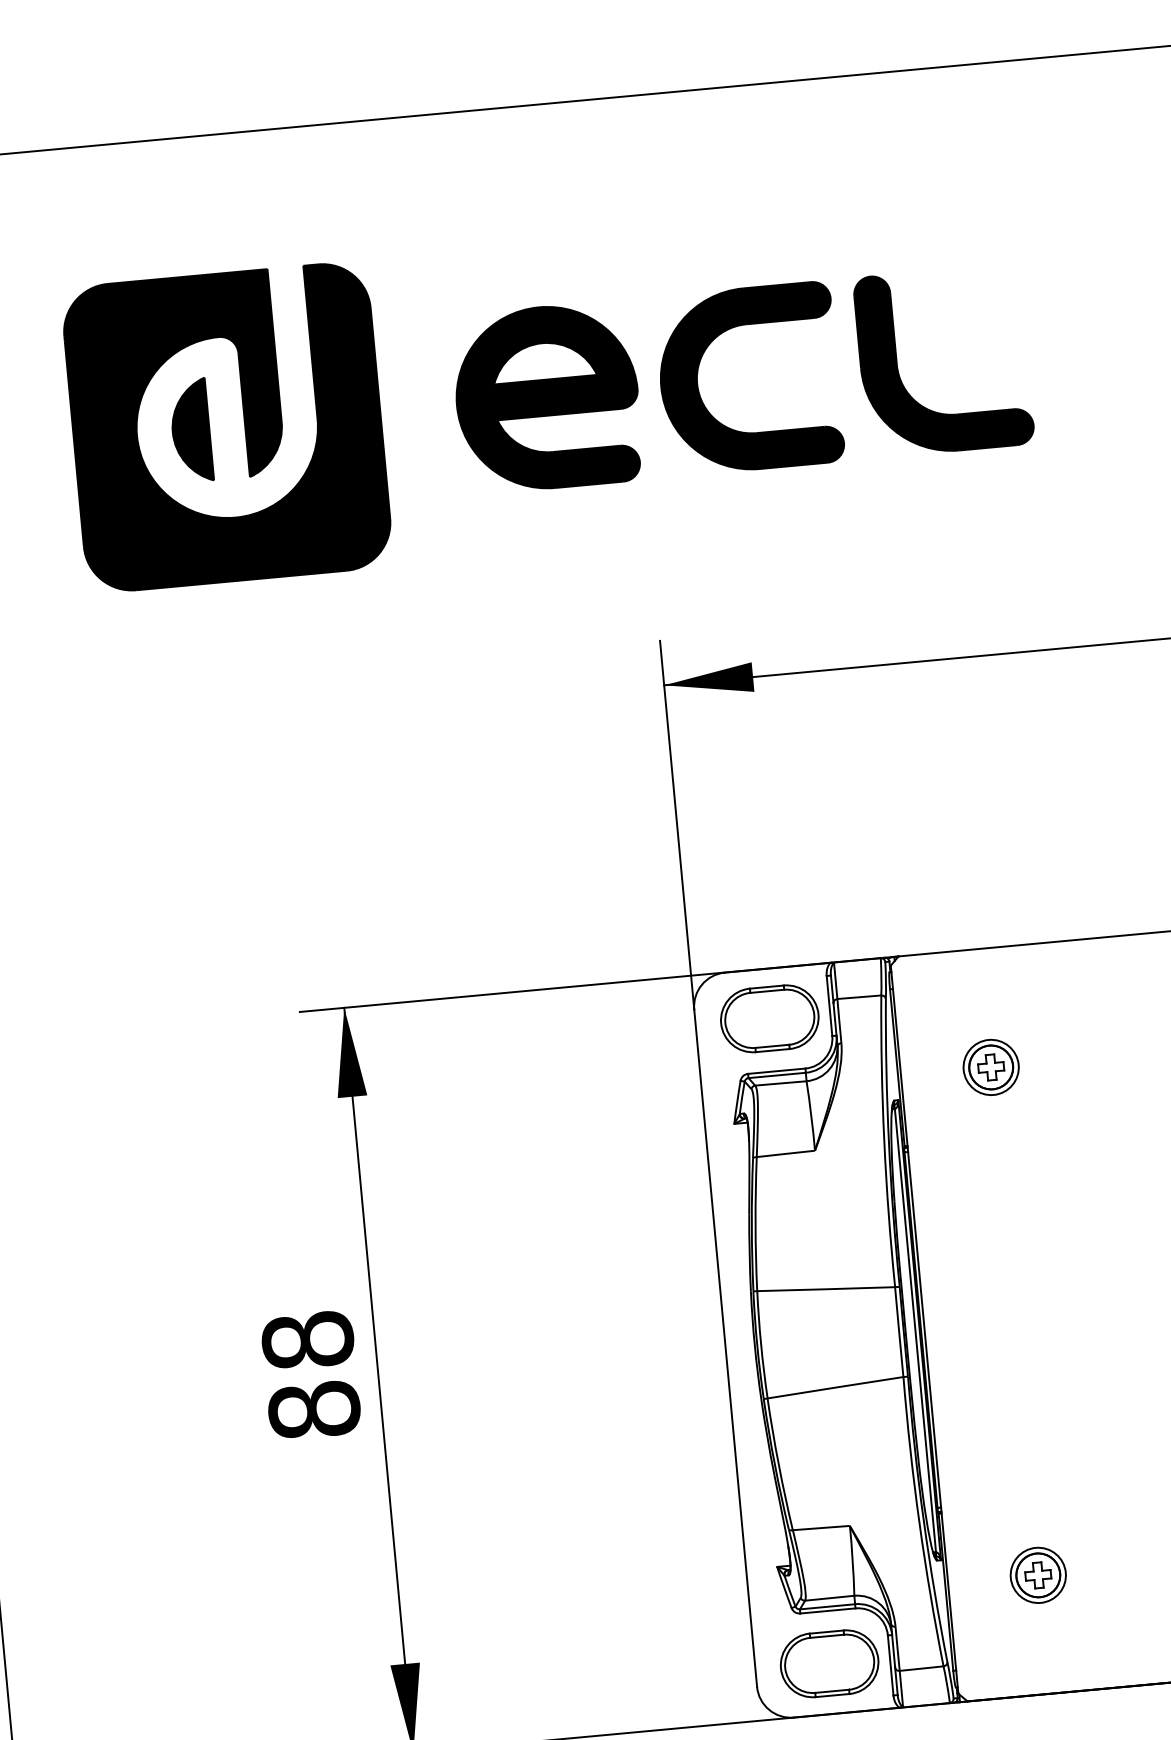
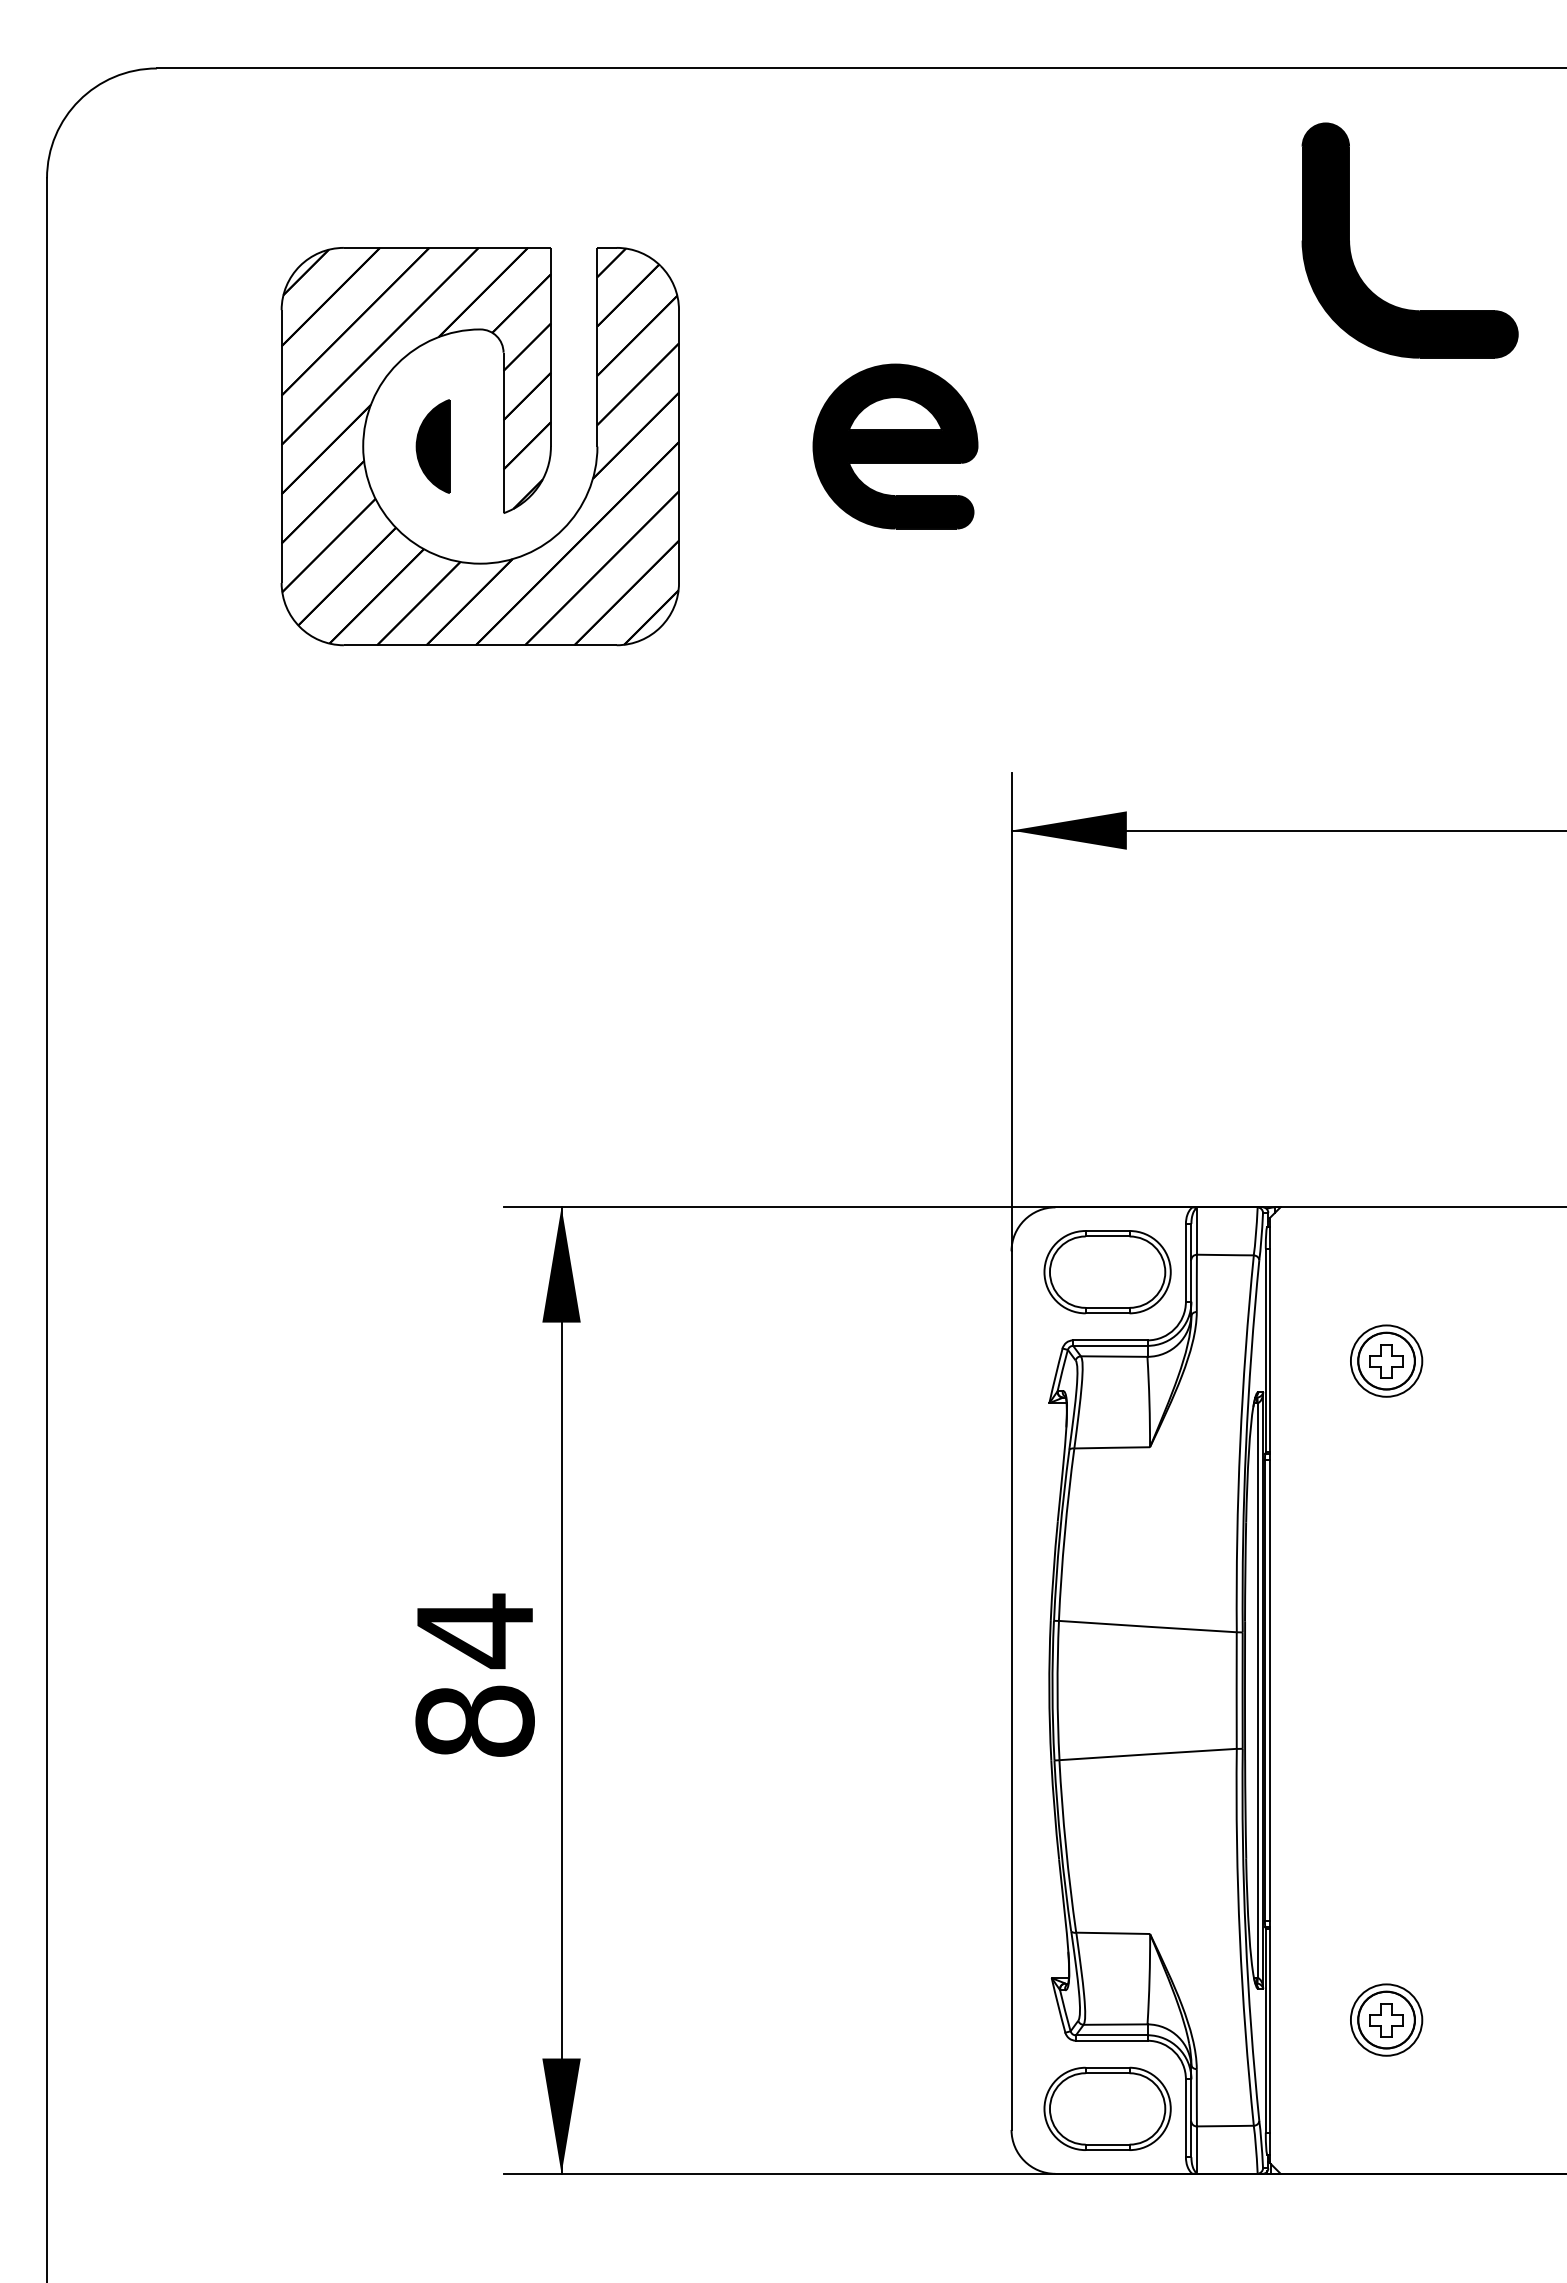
part: (898, 368) -> (1350, 244), moved
part: (697, 378) -> (1091, 440), removed
part: (547, 397) -> (895, 446), size x0.7
fill: (227, 427) -> (480, 446), removed
part: (190, 430) -> (432, 446), size x0.7
text: (307, 1341) -> (474, 1631), 88 -> 84

